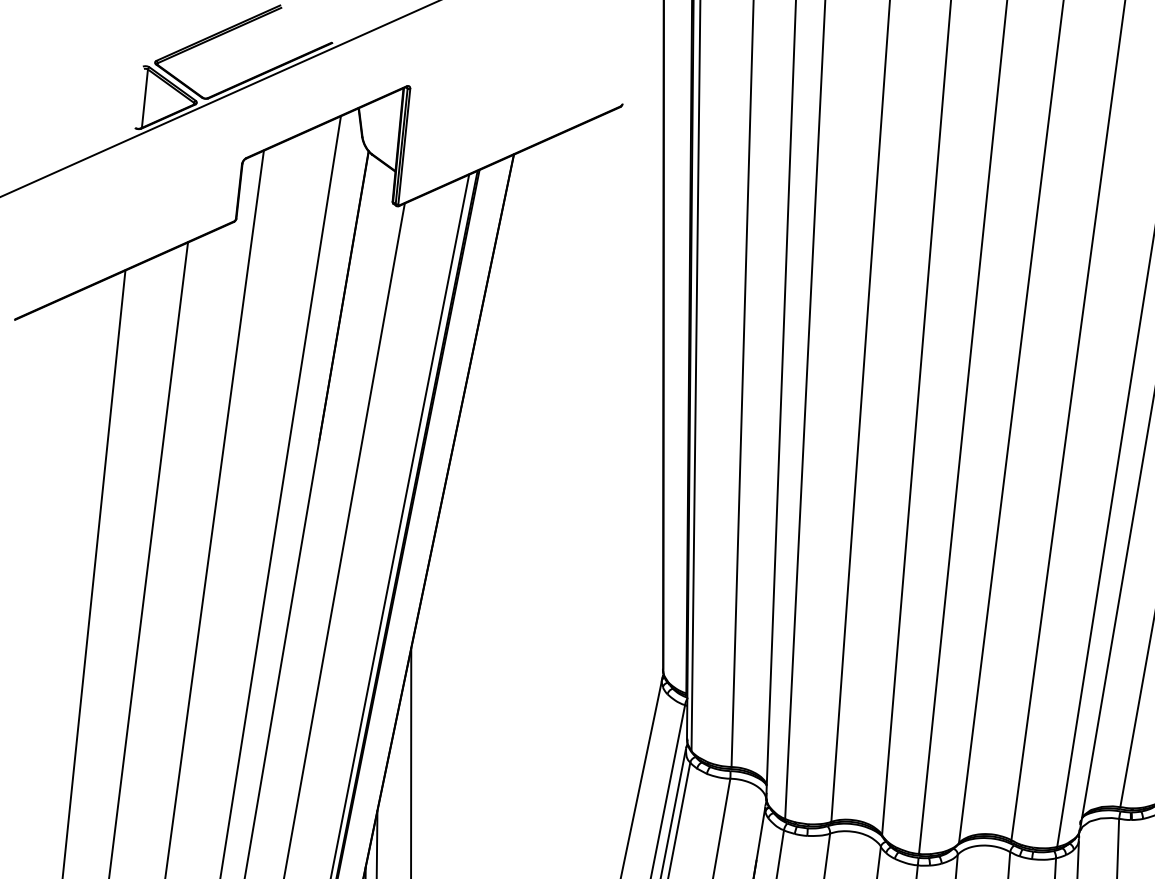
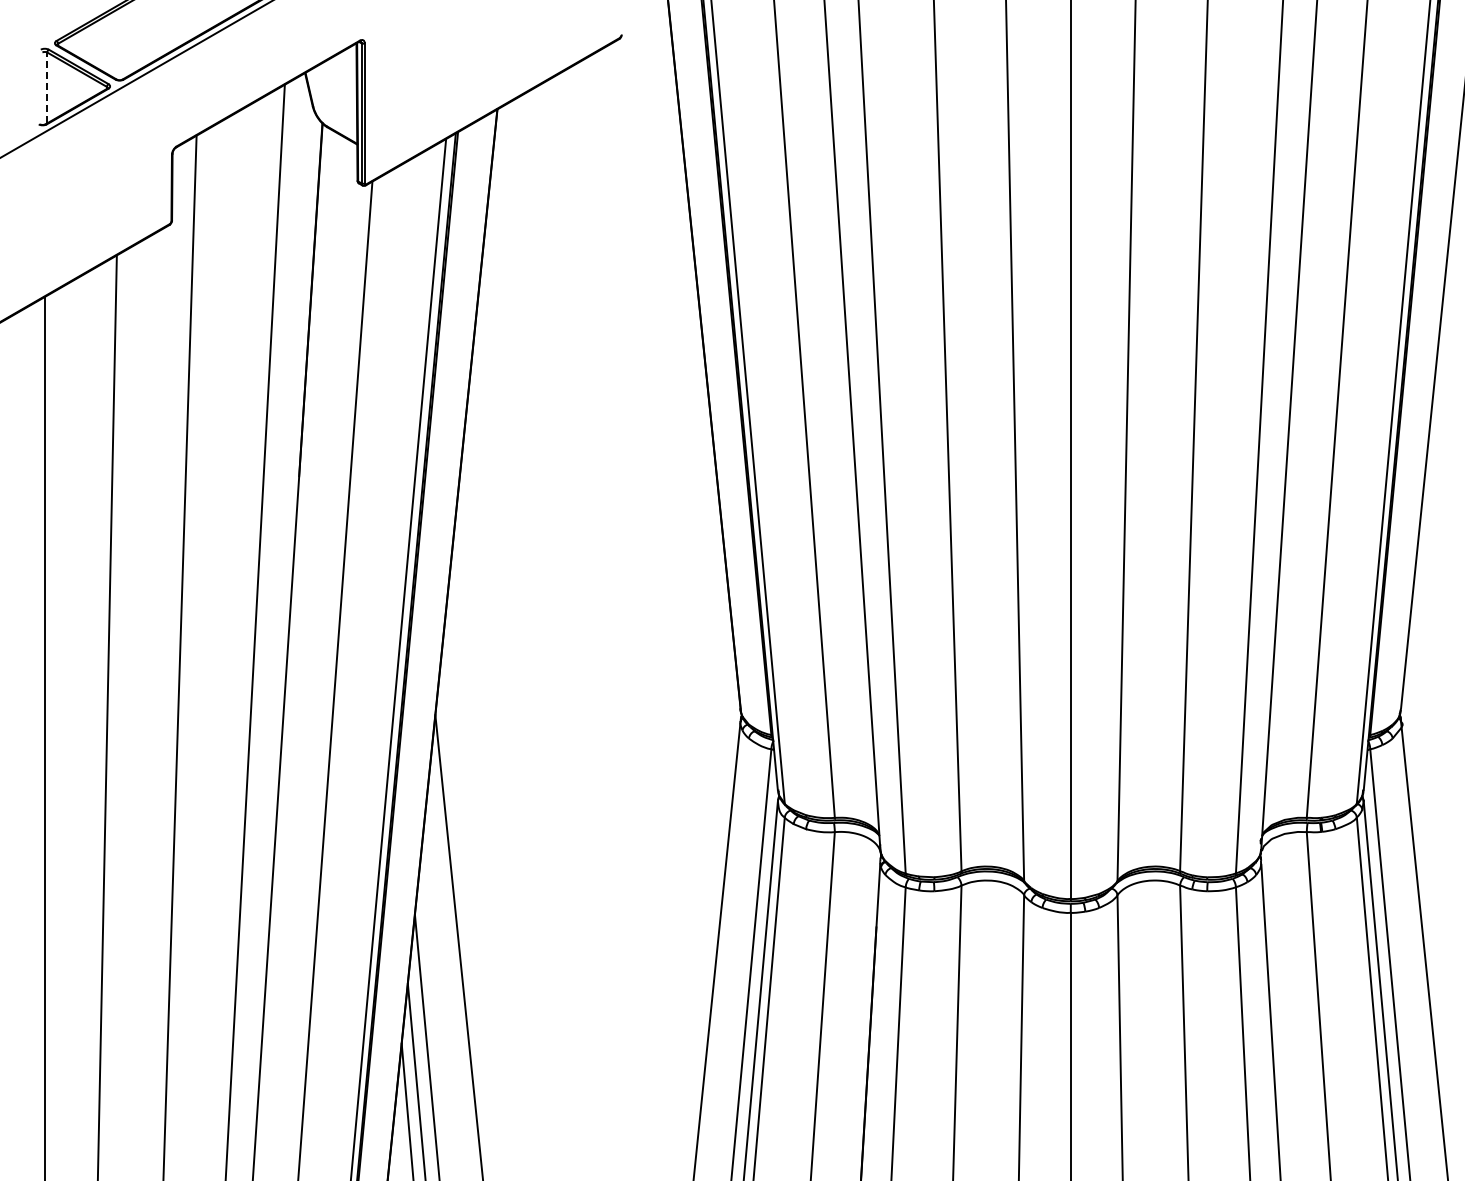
line: (145, 98) -> (47, 87), solid -> dashed

